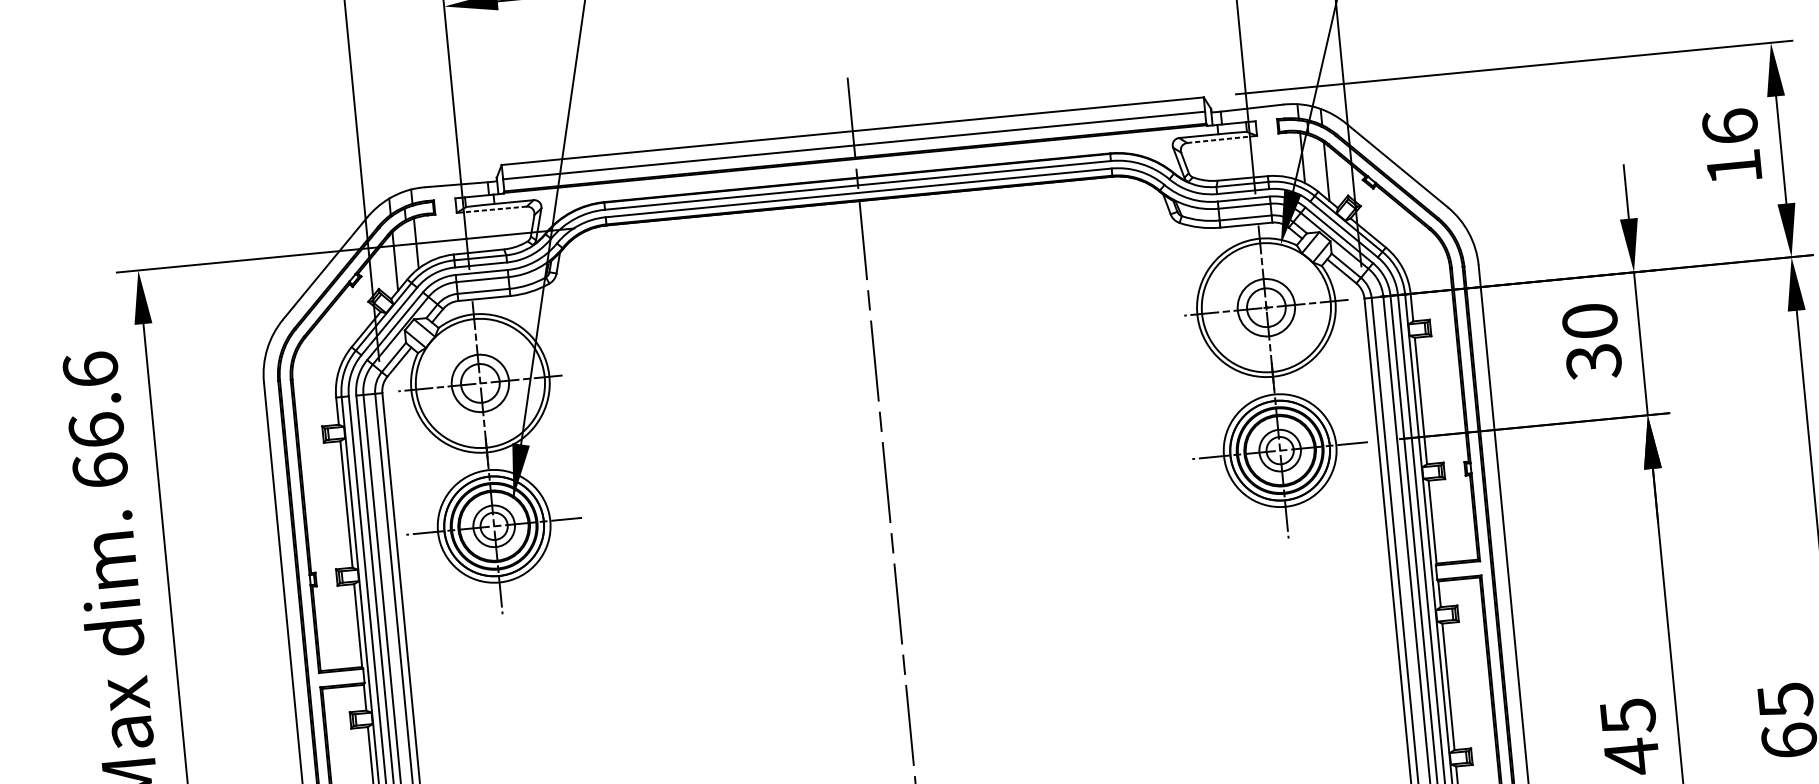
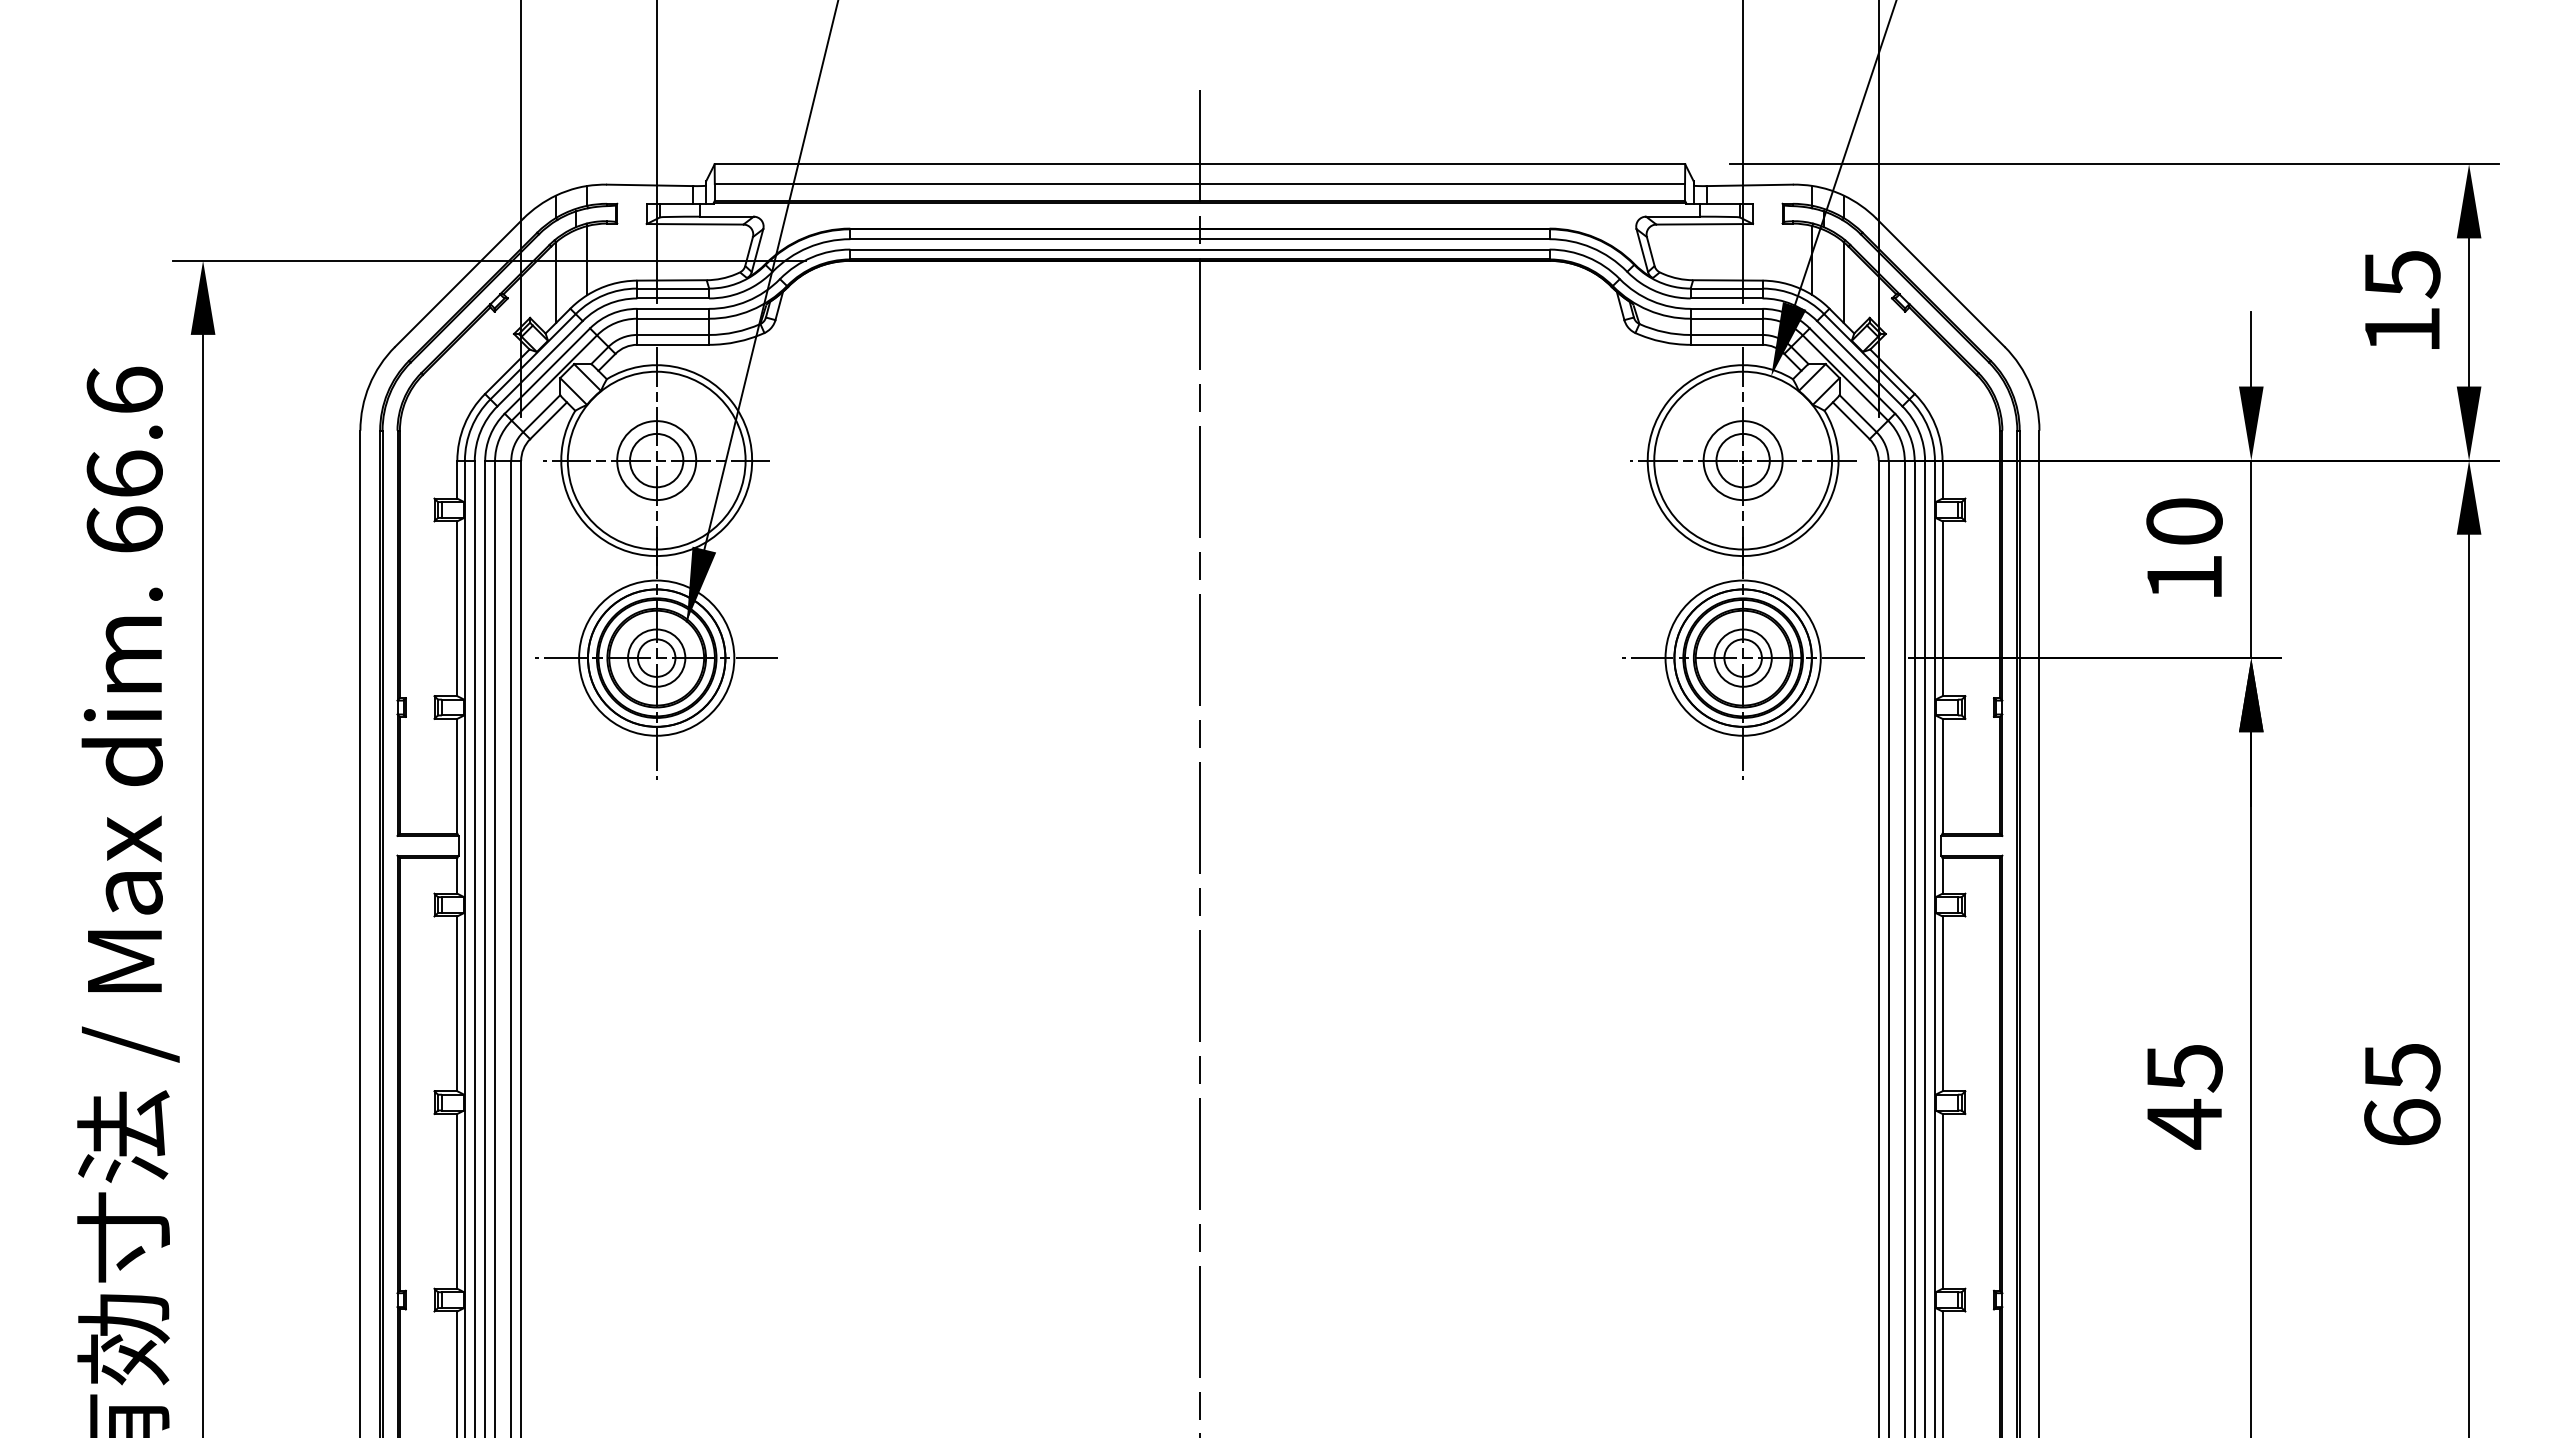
text: (1730, 127) -> (2402, 274), 16 -> 15
line: (1222, 139) -> (1705, 224), dashed -> solid
line: (491, 209) -> (694, 224), dashed -> solid
text: (1593, 362) -> (2184, 578), 30 -> 10

